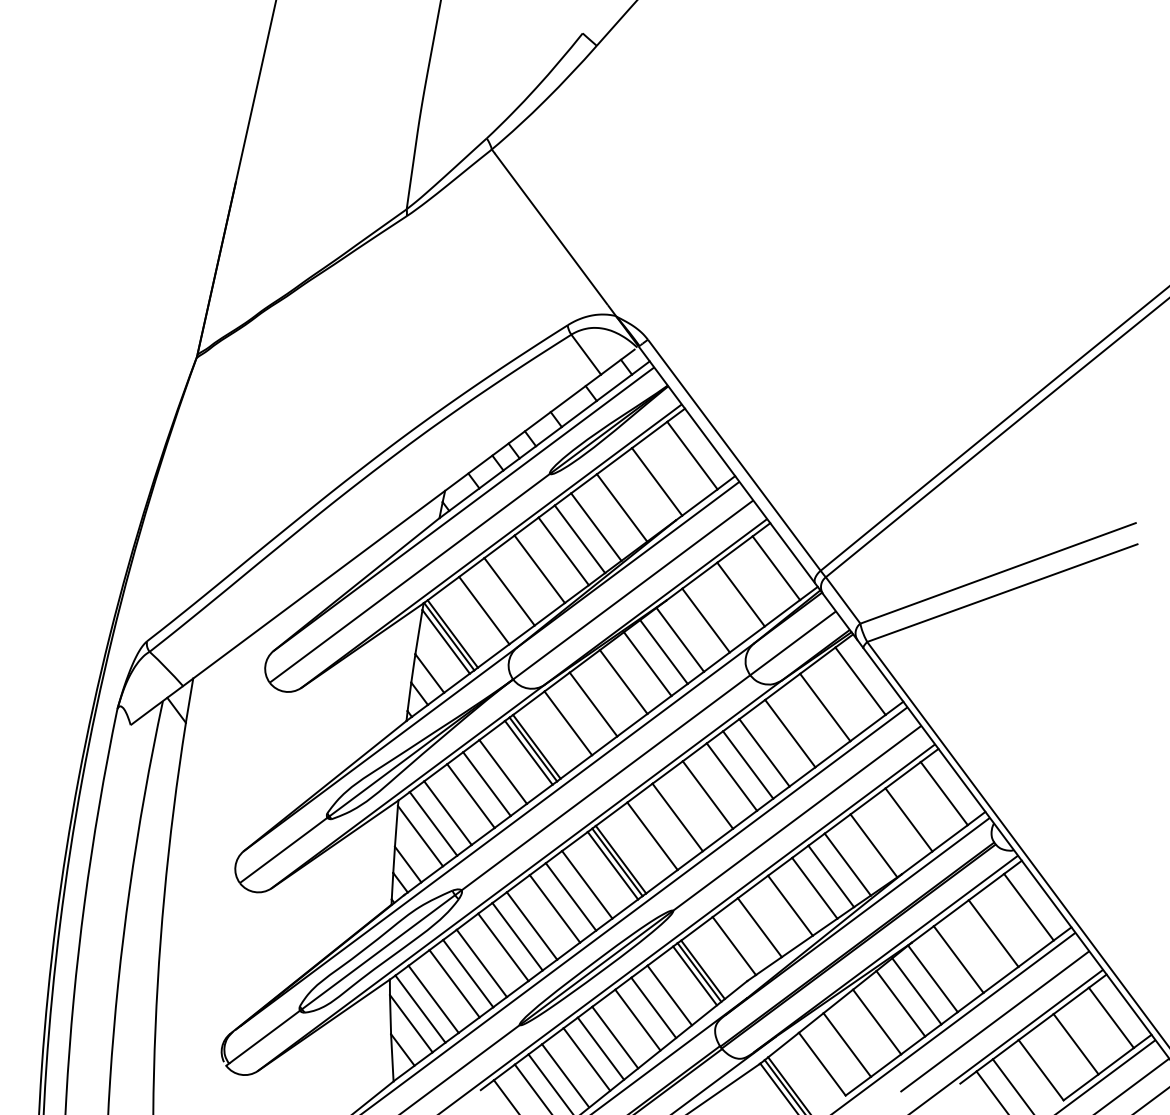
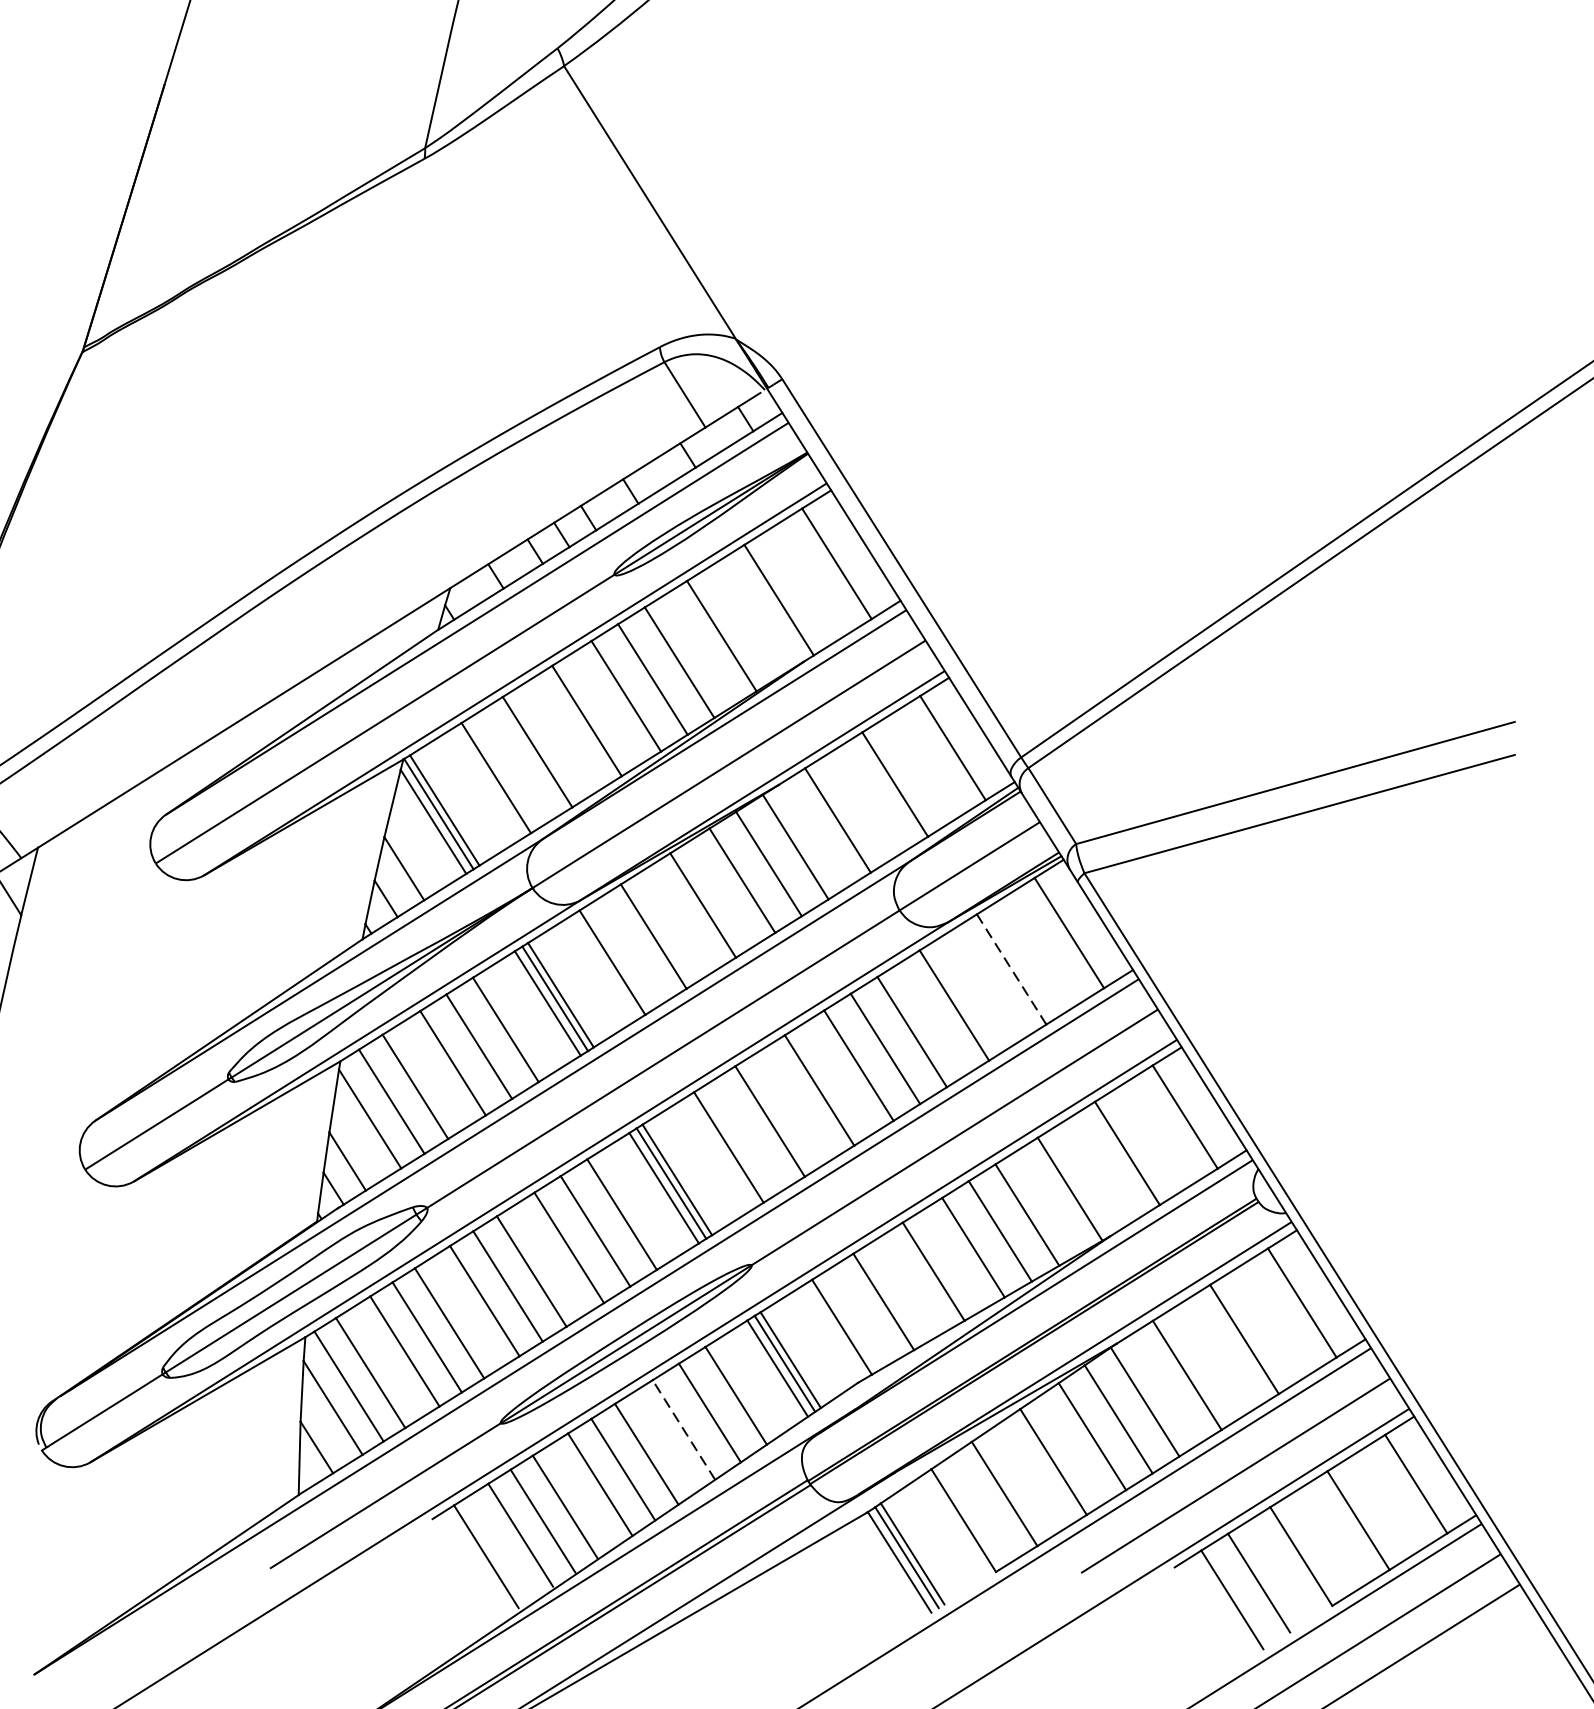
line: (825, 707) -> (1012, 969), solid -> dashed
line: (637, 1020) -> (683, 1430), solid -> dashed

